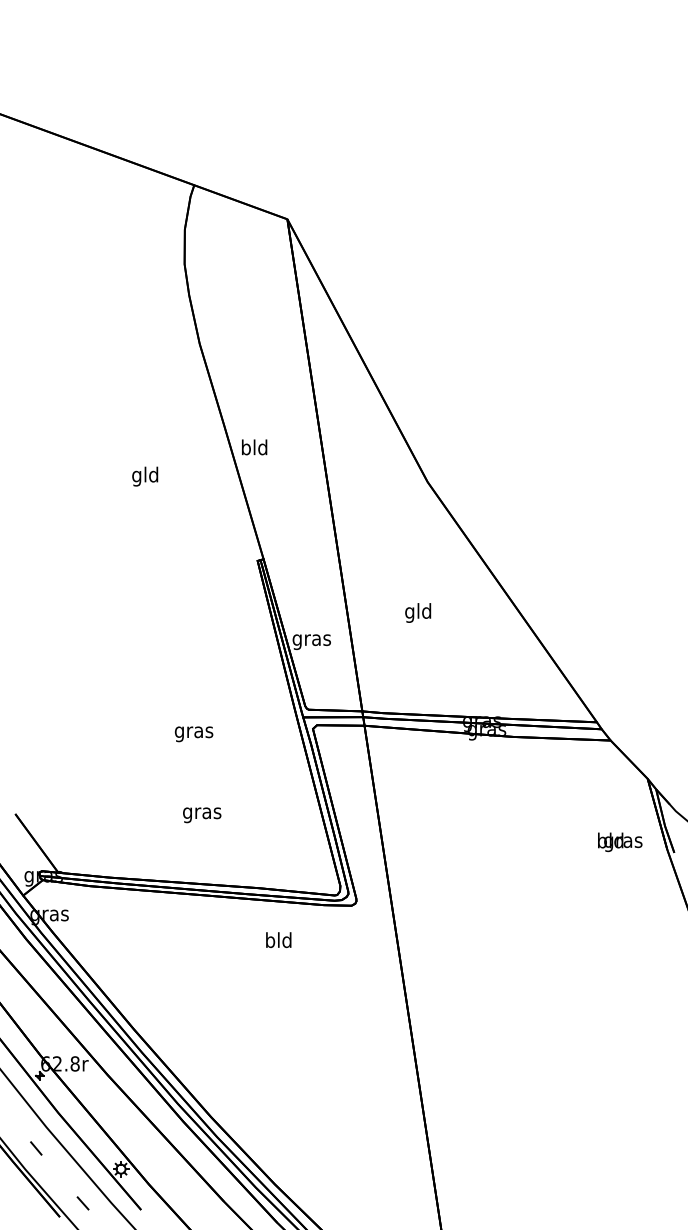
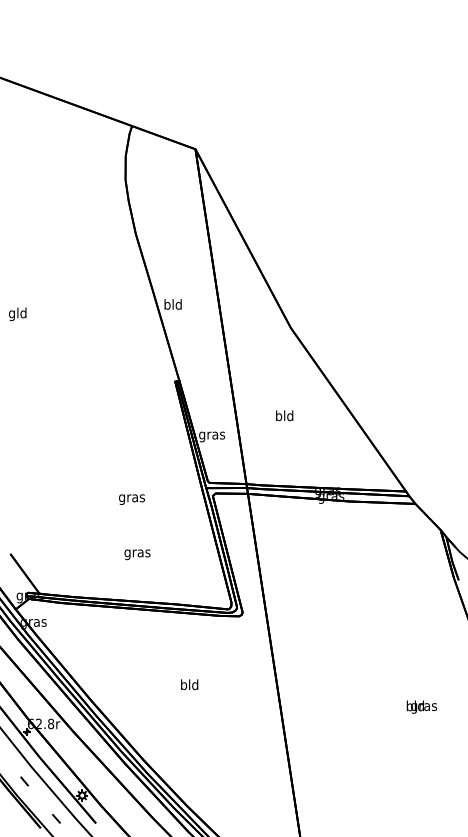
text: (144, 476) -> (17, 314), moved
text: (409, 612) -> (278, 416), gld -> bld
text: (619, 841) -> (421, 706), moved
text: (278, 939) -> (189, 684), moved

